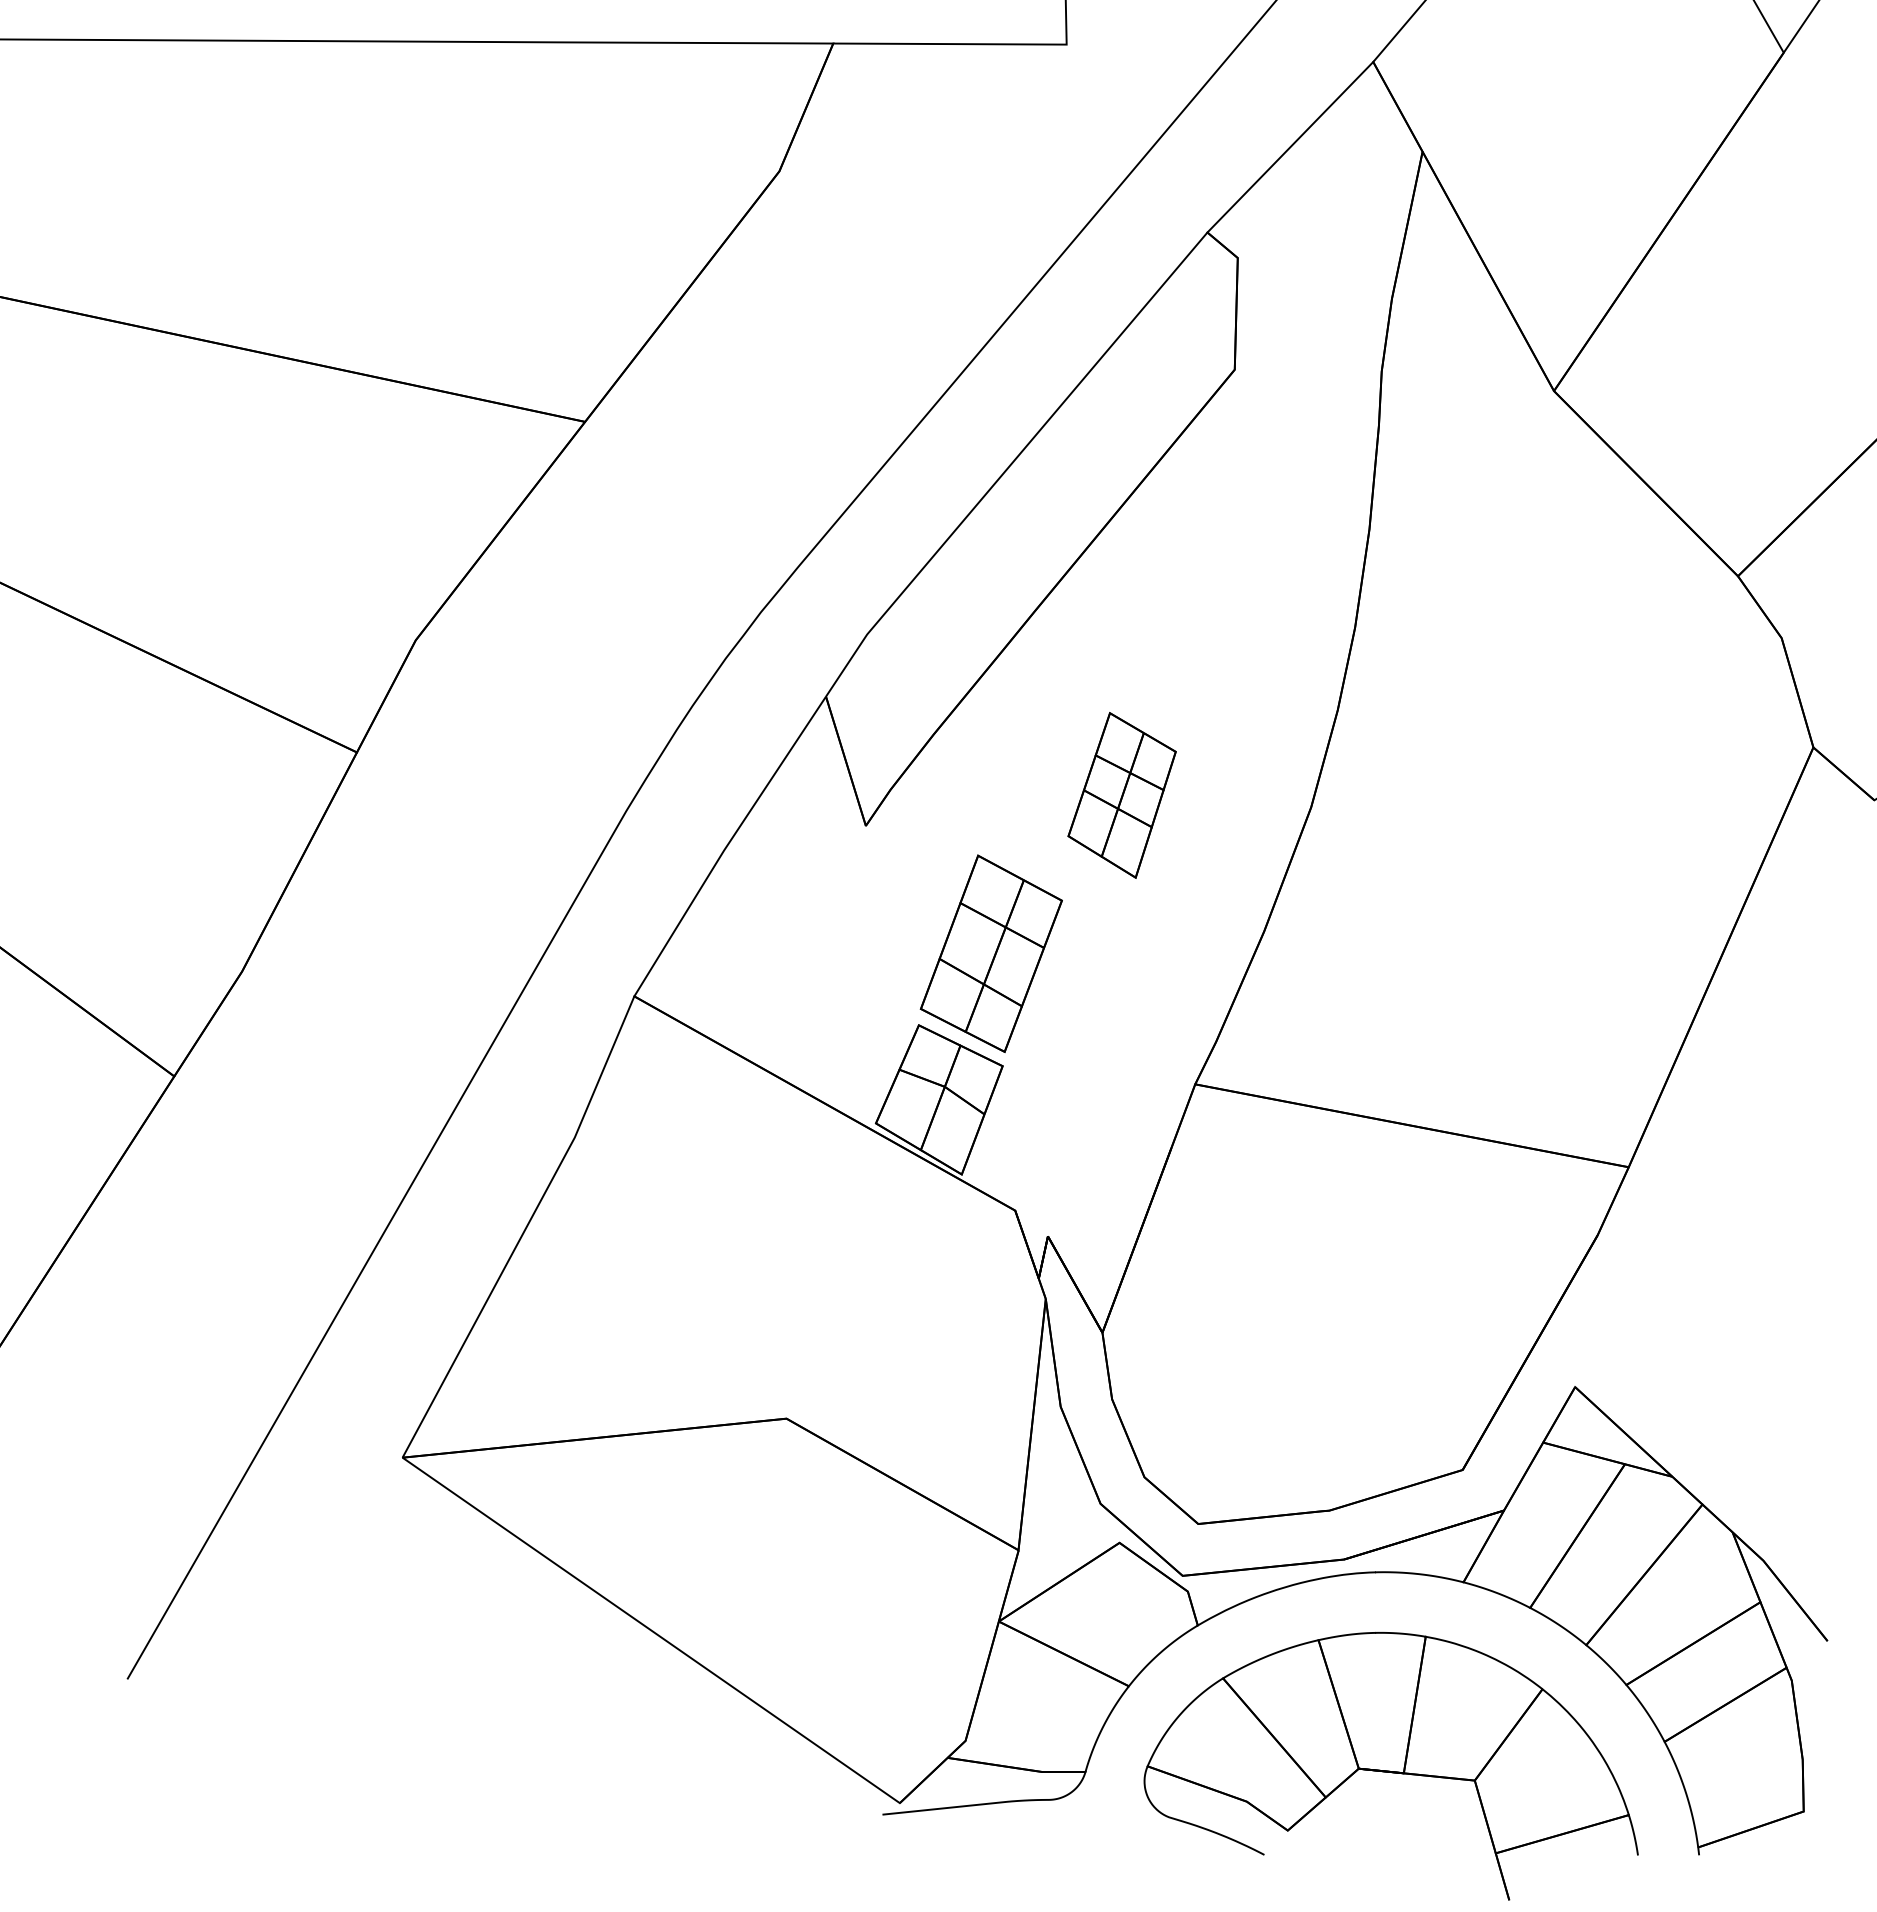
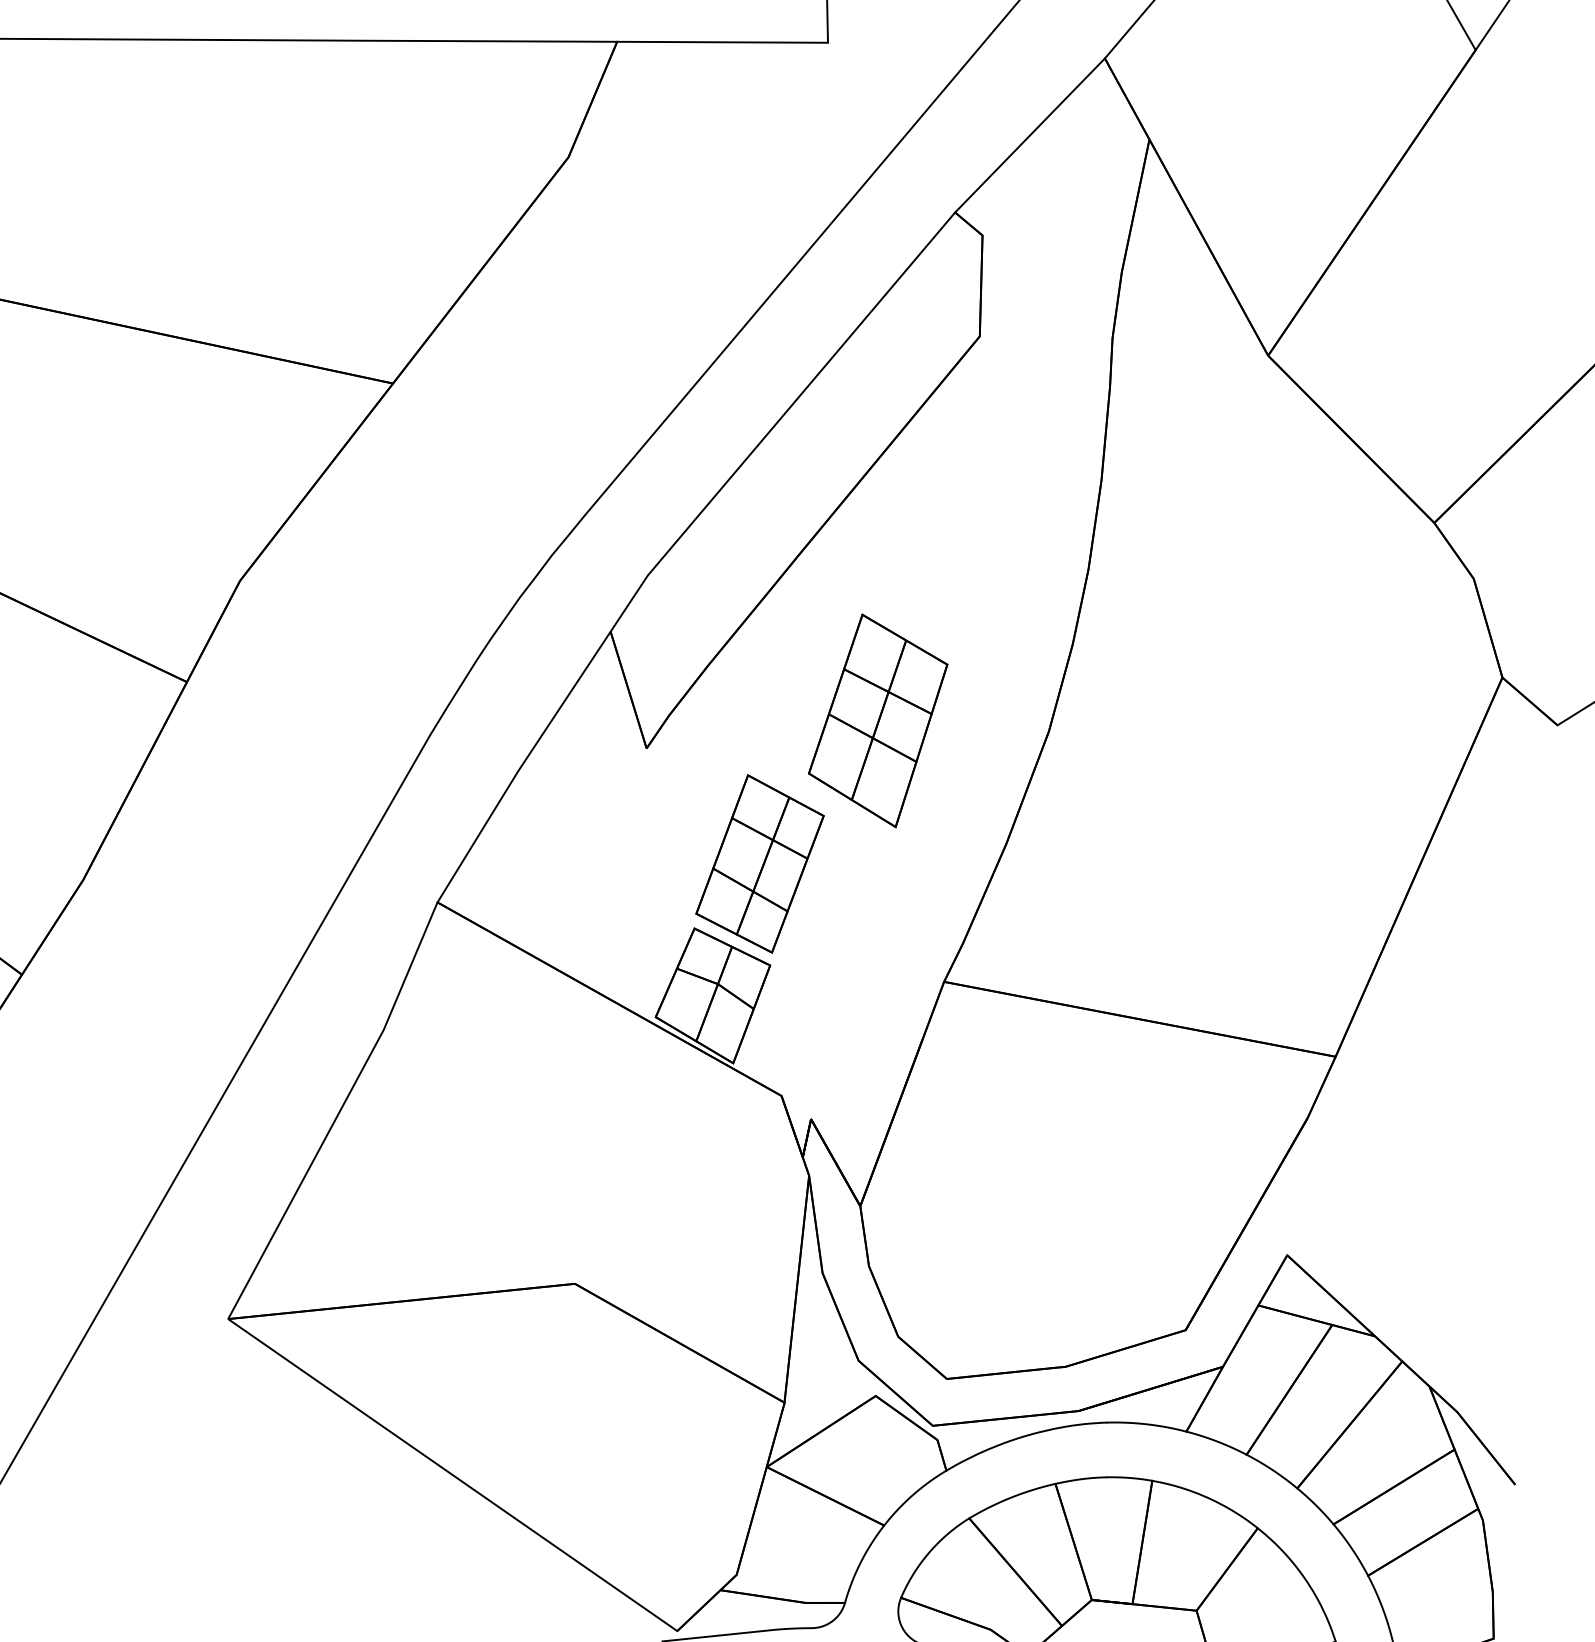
part: (1121, 795) -> (877, 720), size x1.43

